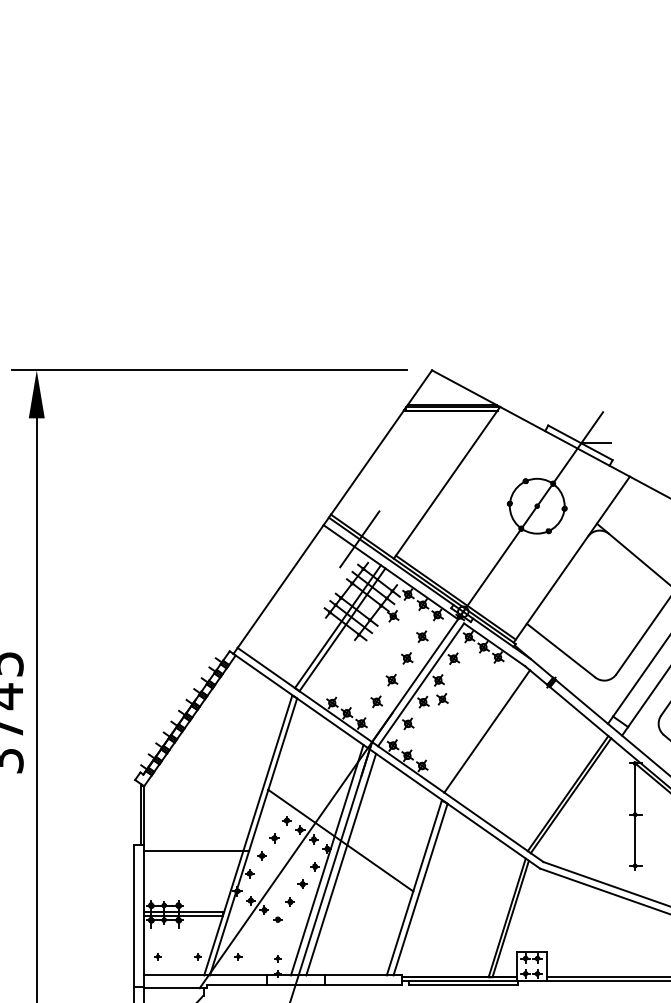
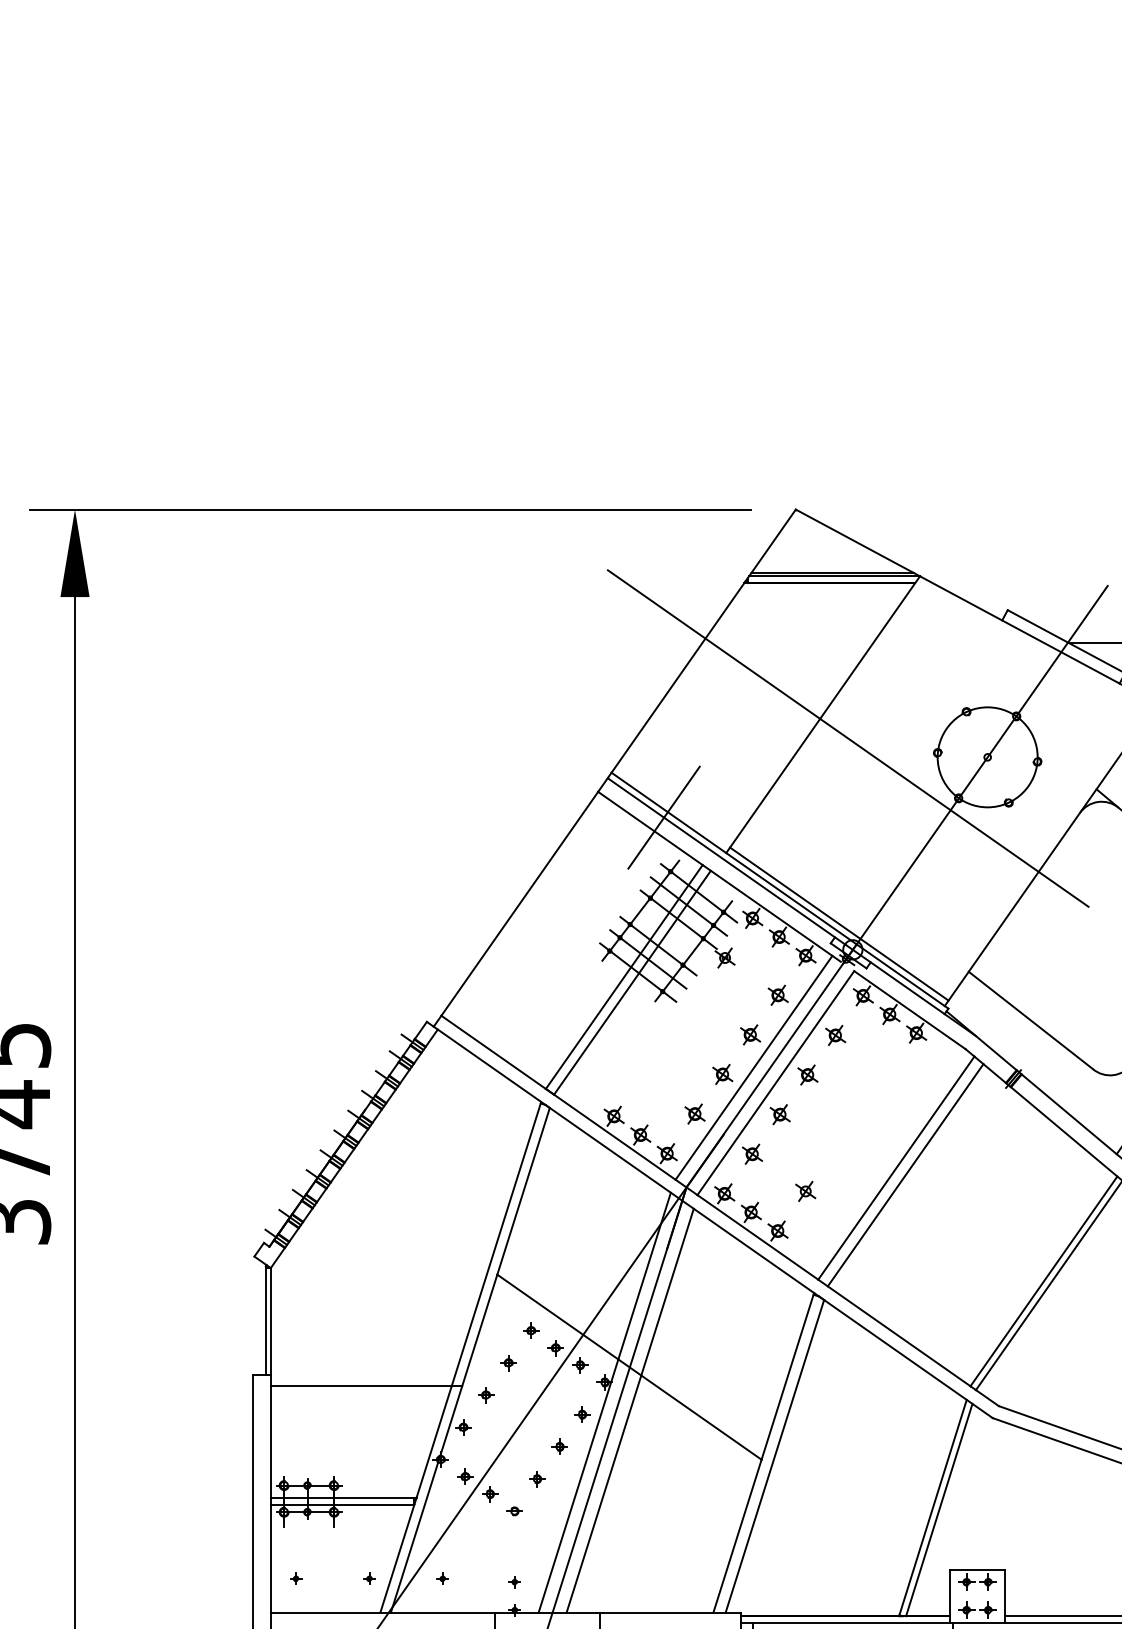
line: (460, 495) -> (847, 737), added
line: (409, 676) -> (754, 1067), added
part: (442, 699) -> (805, 1191), moved
line: (491, 735) -> (904, 1175), added

